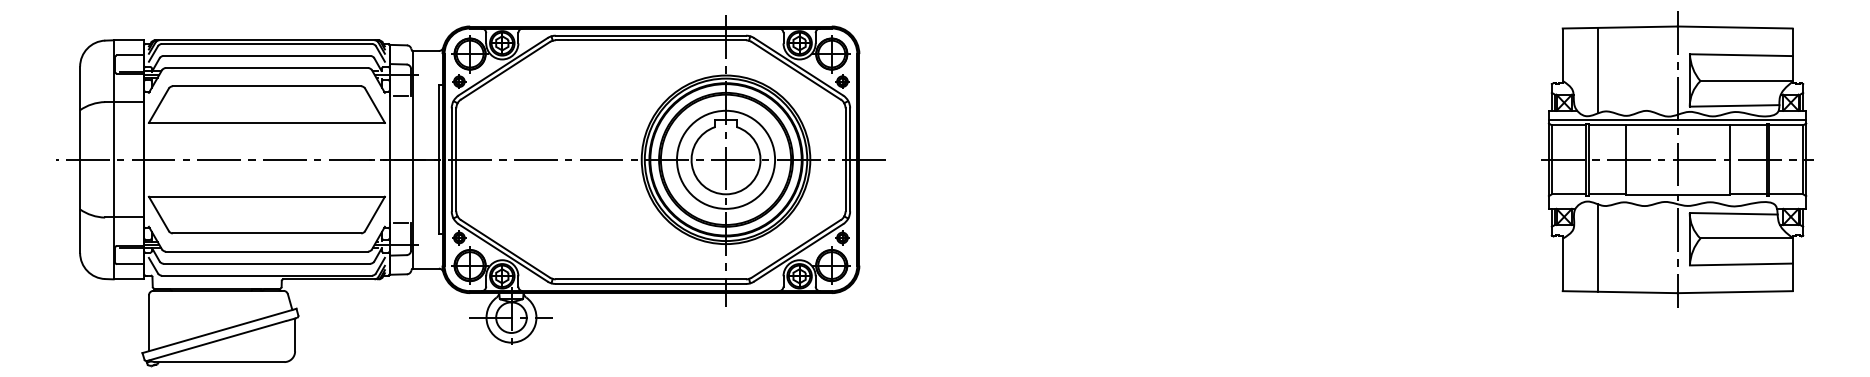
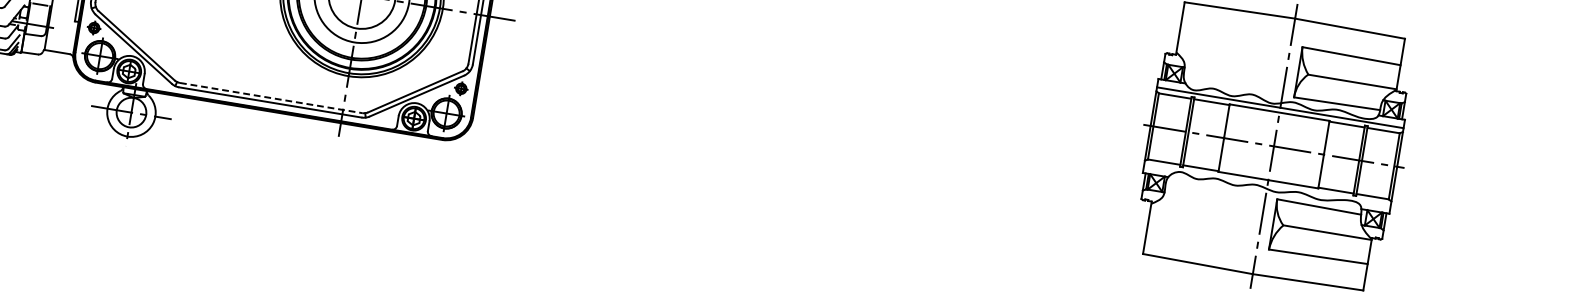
line: (1597, 70) -> (1211, 48), removed
line: (1597, 247) -> (1183, 217), removed
line: (651, 279) -> (271, 98), solid -> dashed

